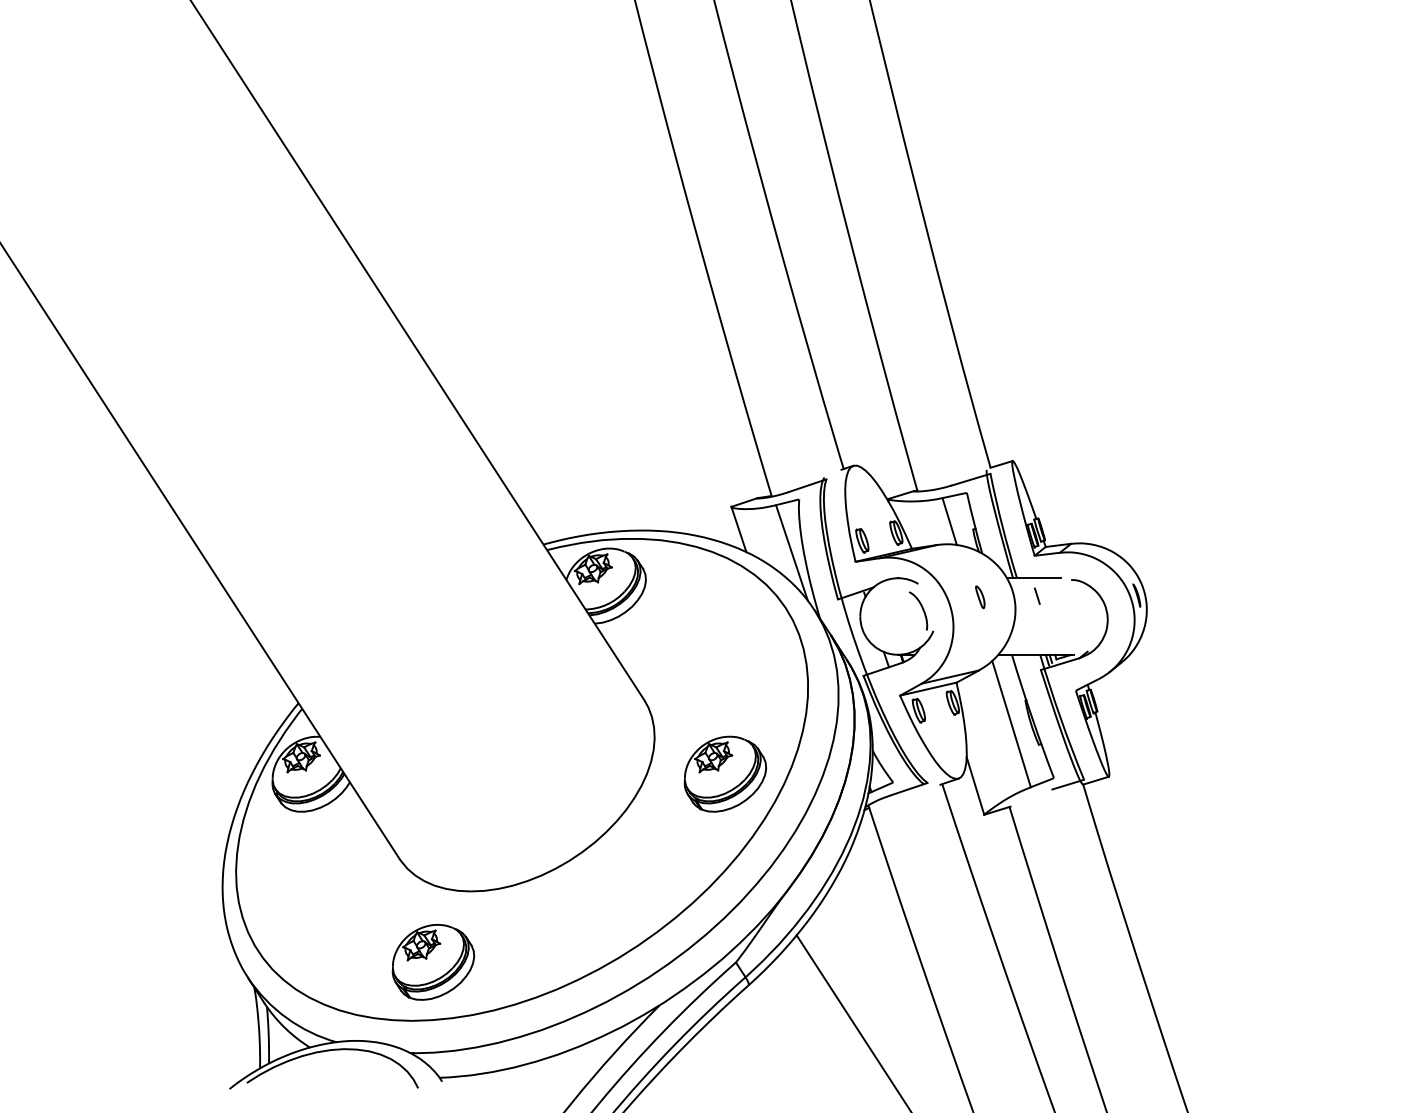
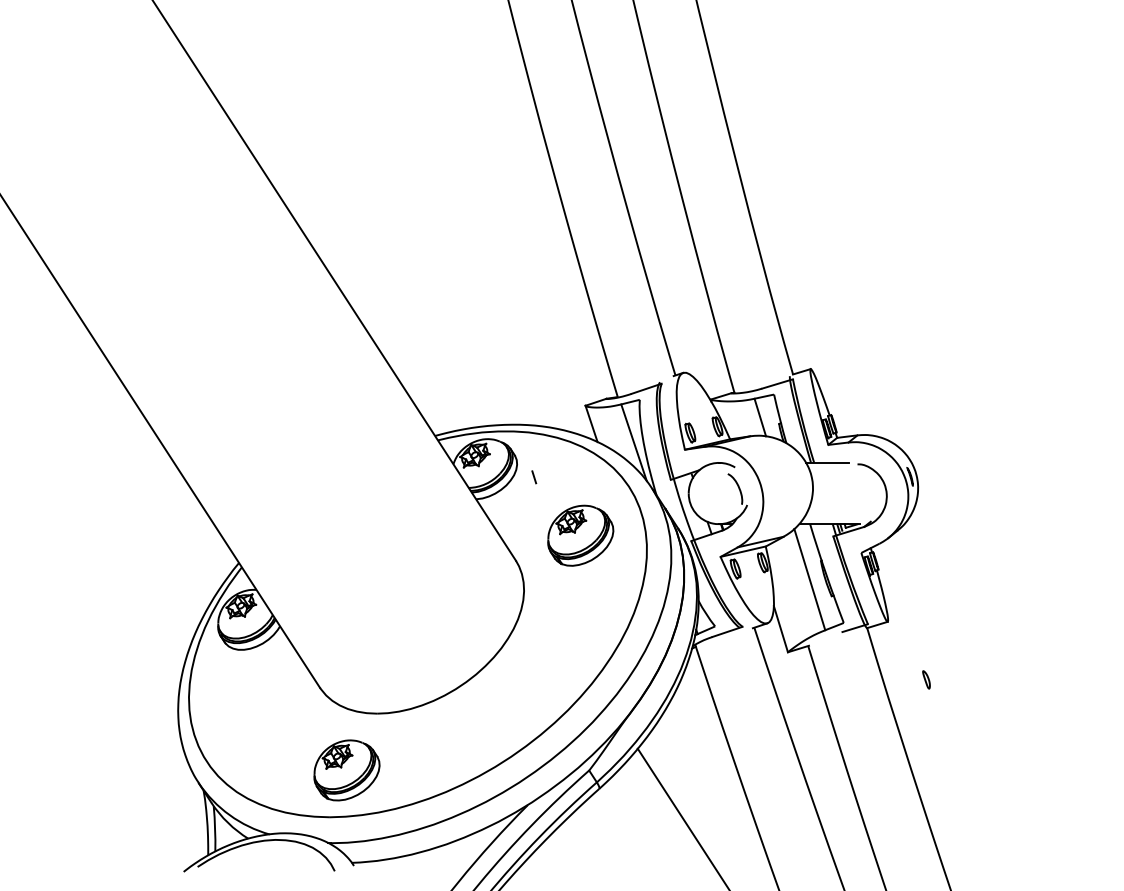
line: (1037, 595) -> (534, 476), moved
part: (980, 597) -> (926, 680), moved
part: (725, 773) -> (580, 535), moved

